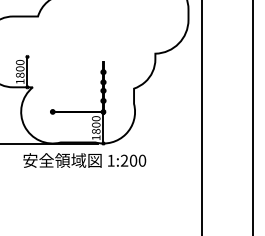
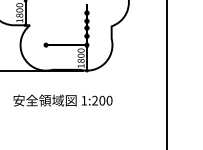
text: (84, 160) -> (62, 100), moved

